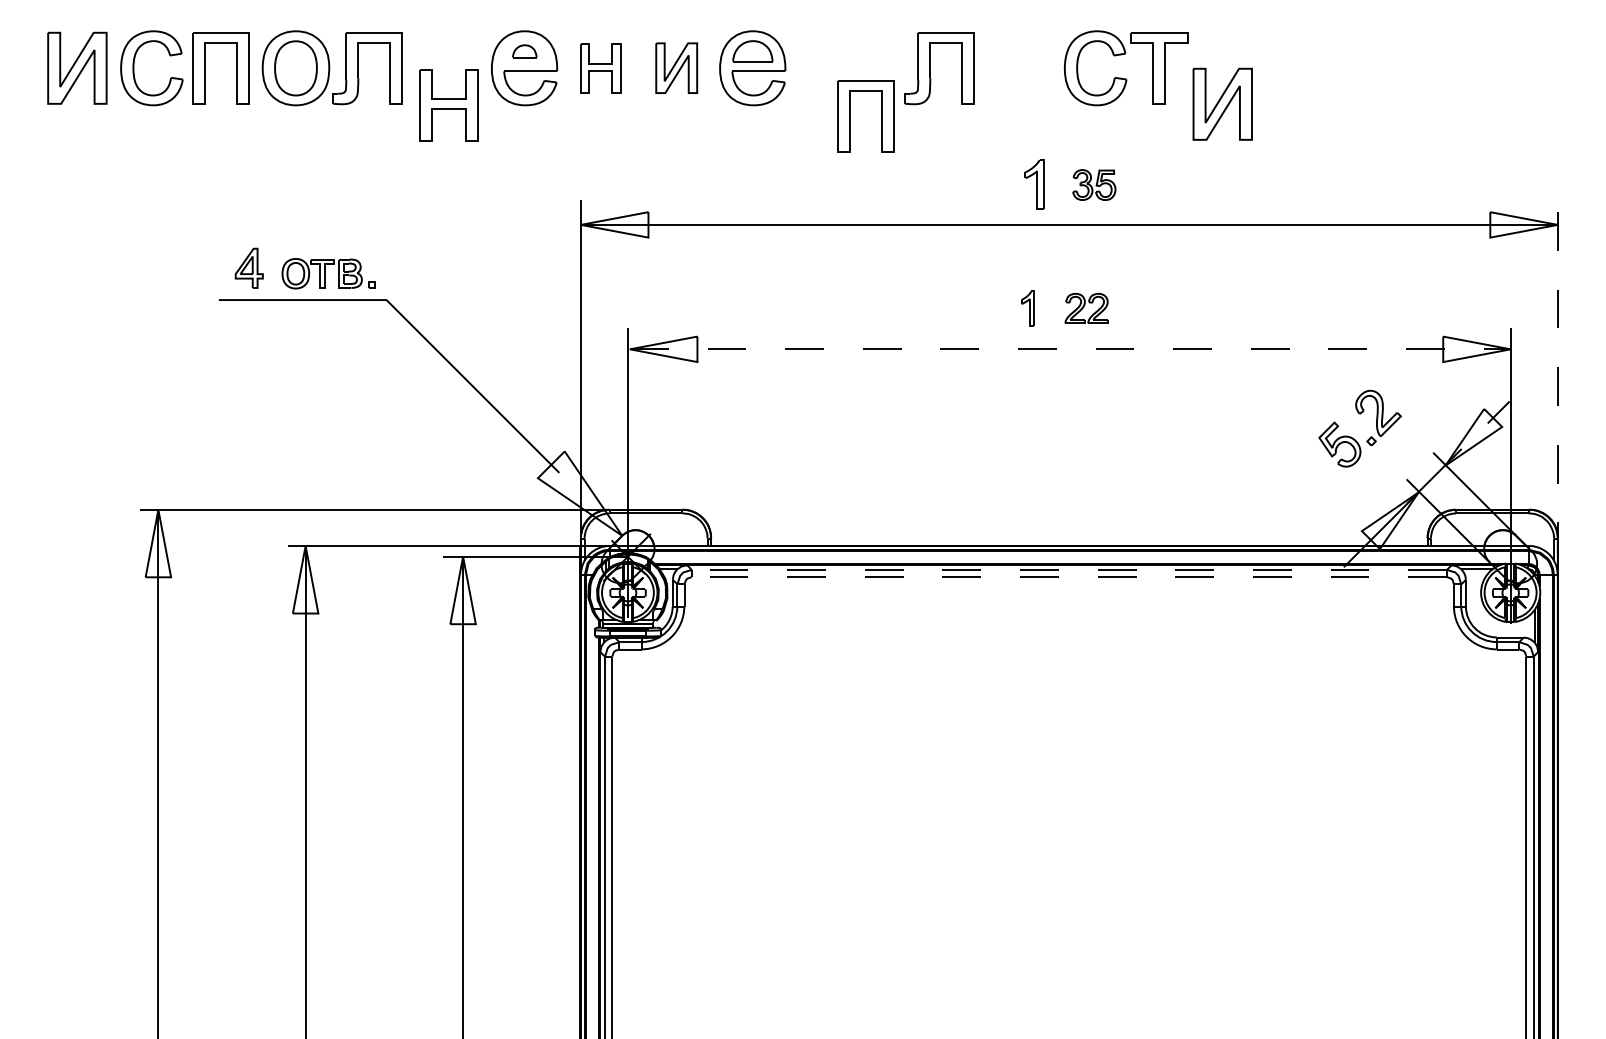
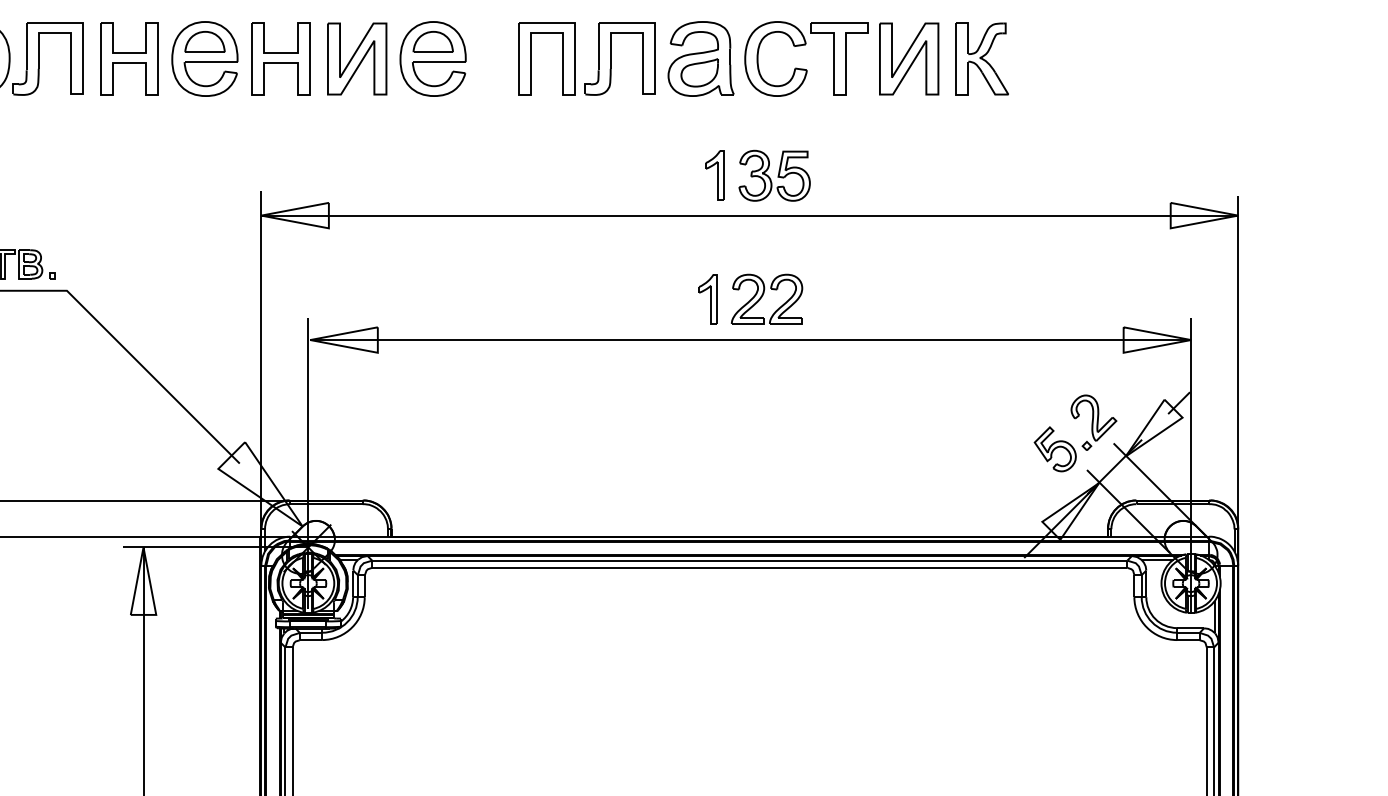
part: (524, 51) -> (204, 42), size x1.67
part: (676, 67) -> (356, 58), size x1.43
part: (1301, 67) -> (981, 58), added
part: (600, 68) -> (280, 59), size x1.43
part: (1020, 68) -> (700, 59), added
part: (1222, 103) -> (908, 58), moved
part: (448, 105) -> (128, 59), moved
part: (850, 116) -> (530, 59), moved
part: (1094, 184) -> (774, 175), size x1.67
part: (1027, 308) -> (707, 299), size x1.43
part: (1086, 308) -> (766, 299), size x1.67
line: (1070, 349) -> (750, 340), dashed -> solid
line: (1557, 383) -> (1237, 374), dashed -> solid
part: (1354, 438) -> (1069, 443), moved
line: (1069, 569) -> (749, 560), dashed -> solid
line: (1069, 577) -> (749, 568), dashed -> solid

